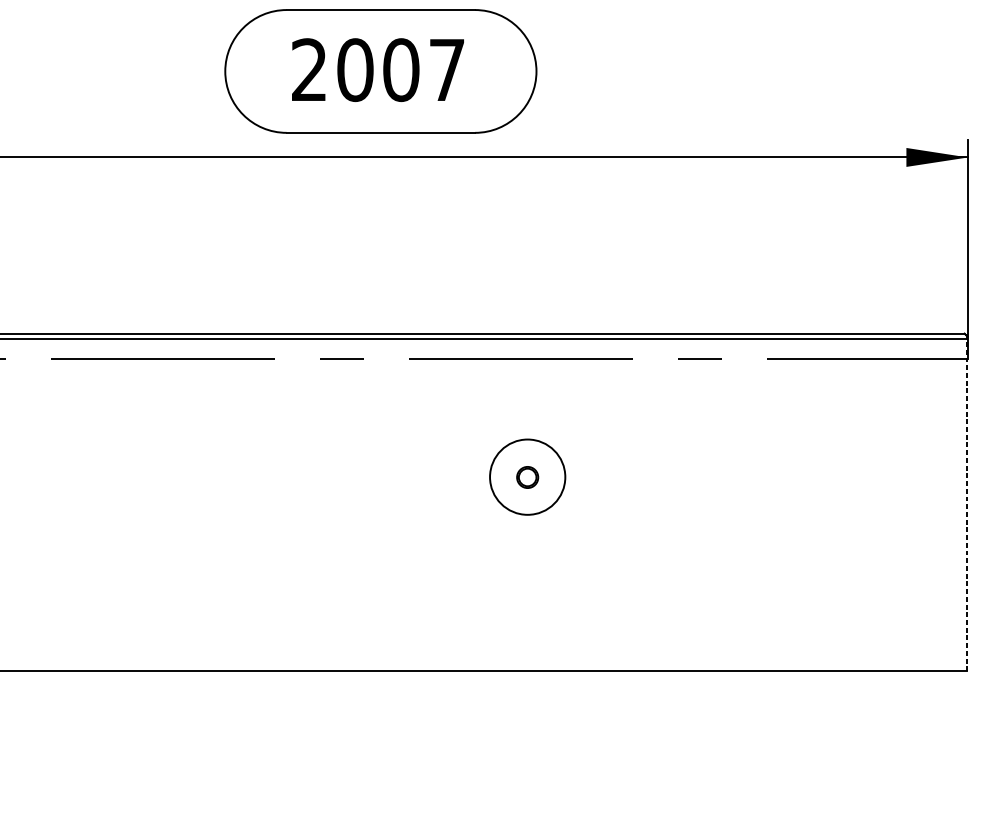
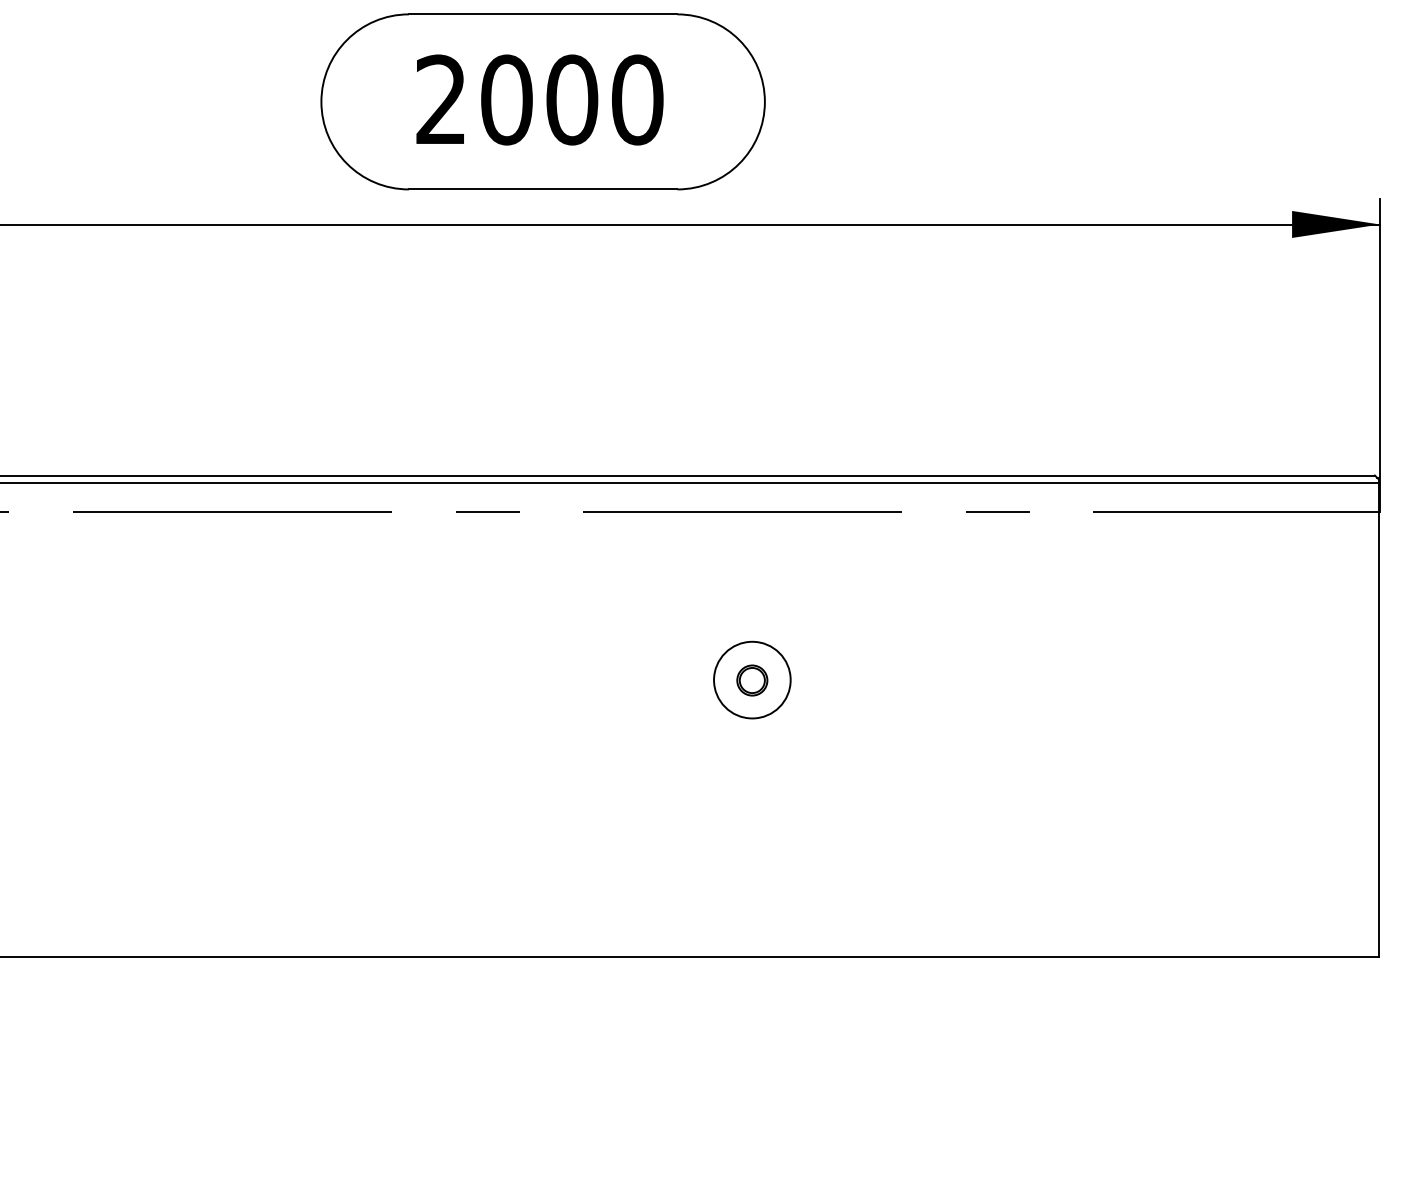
text: (447, 69) -> (637, 99), 2007 -> 2000
circle: (527, 476) -> (752, 679), size x0.71
line: (967, 505) -> (1379, 720), dashed -> solid

